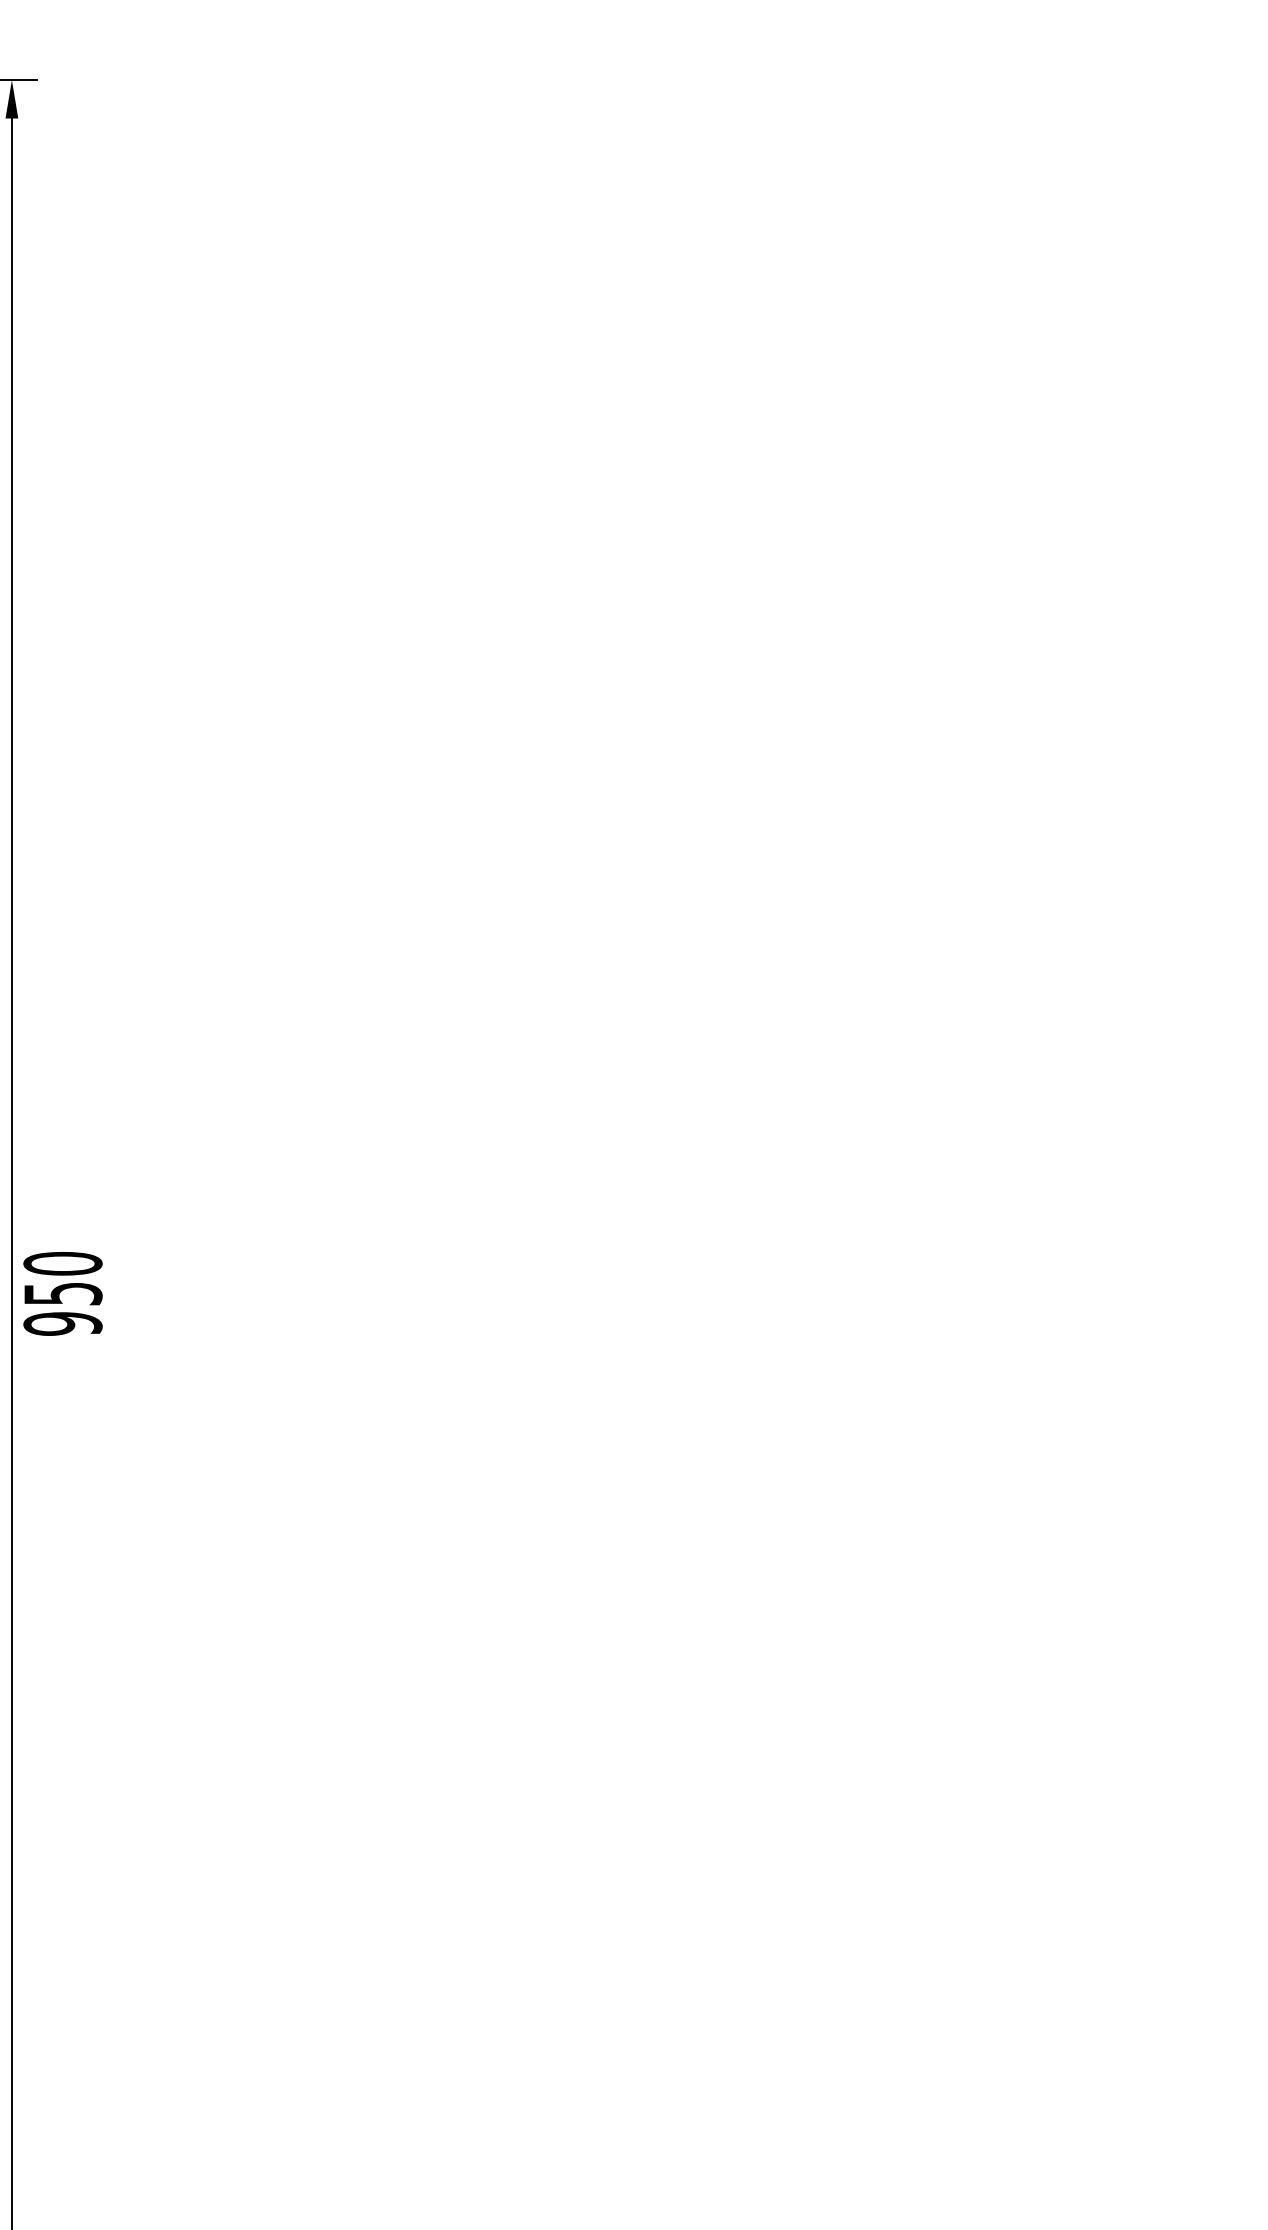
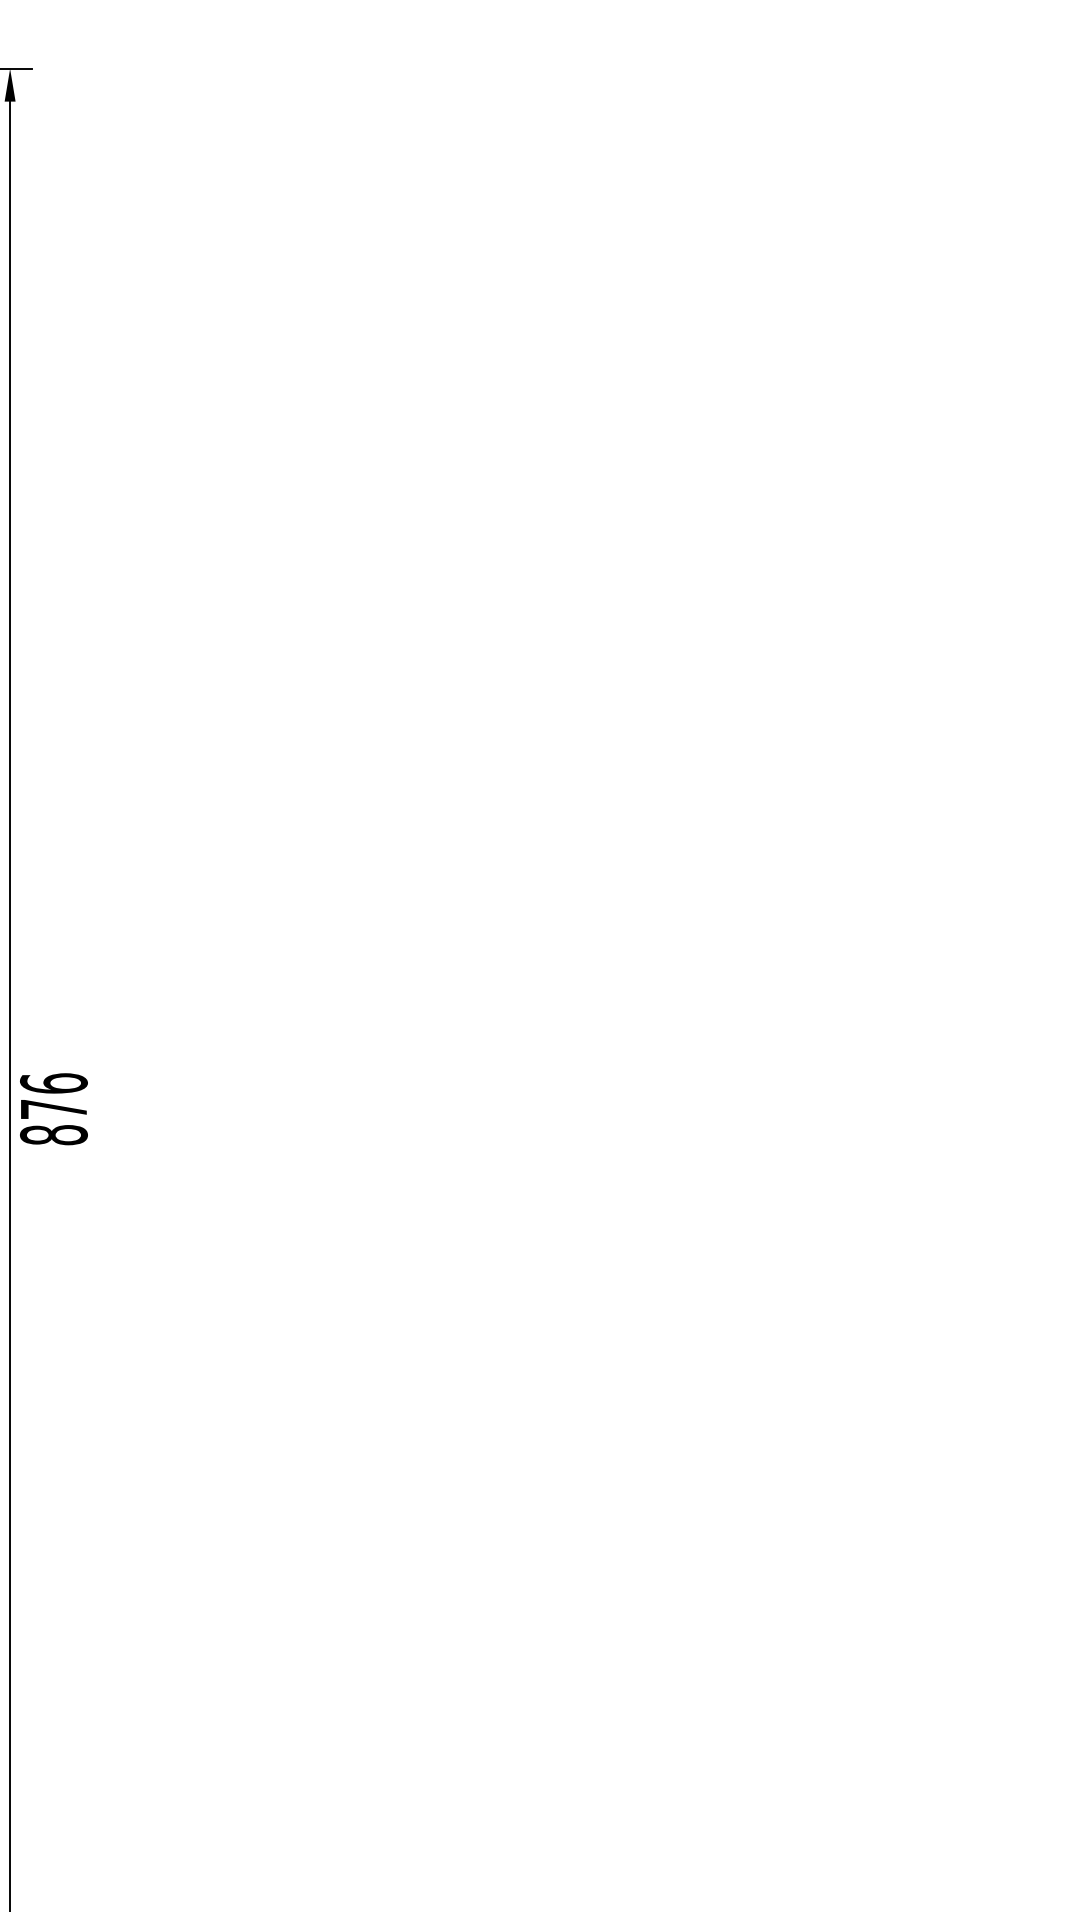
text: (62, 1293) -> (53, 1109), 950 -> 876

